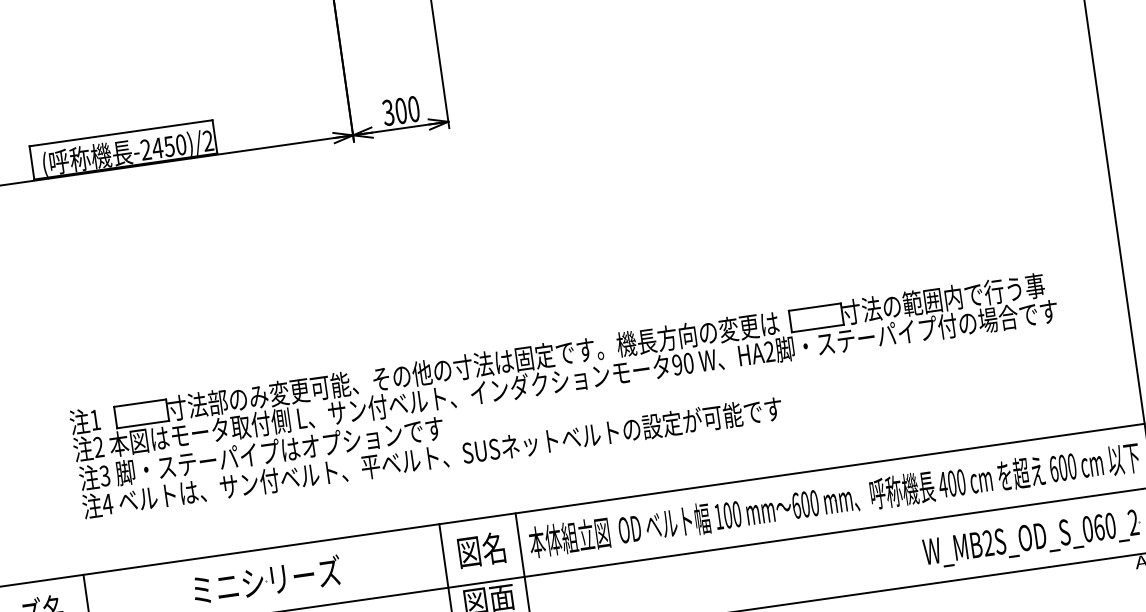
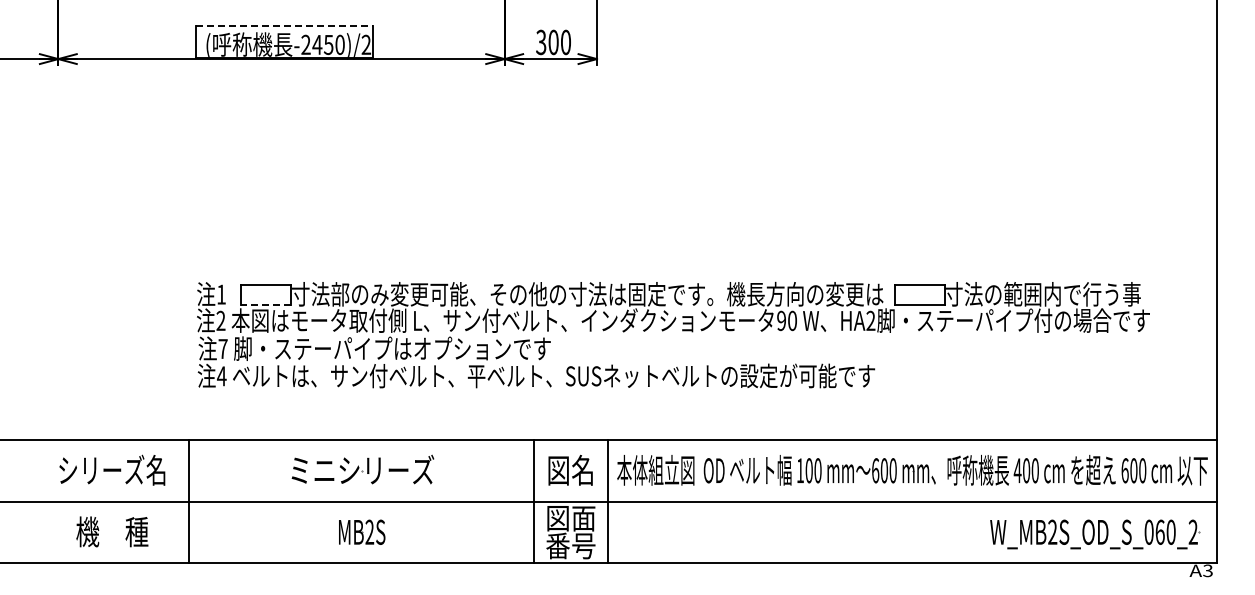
line: (120, 133) -> (284, 25), solid -> dashed
line: (142, 424) -> (265, 305), solid -> dashed
text: (104, 475) -> (222, 348), 3 -> 7

